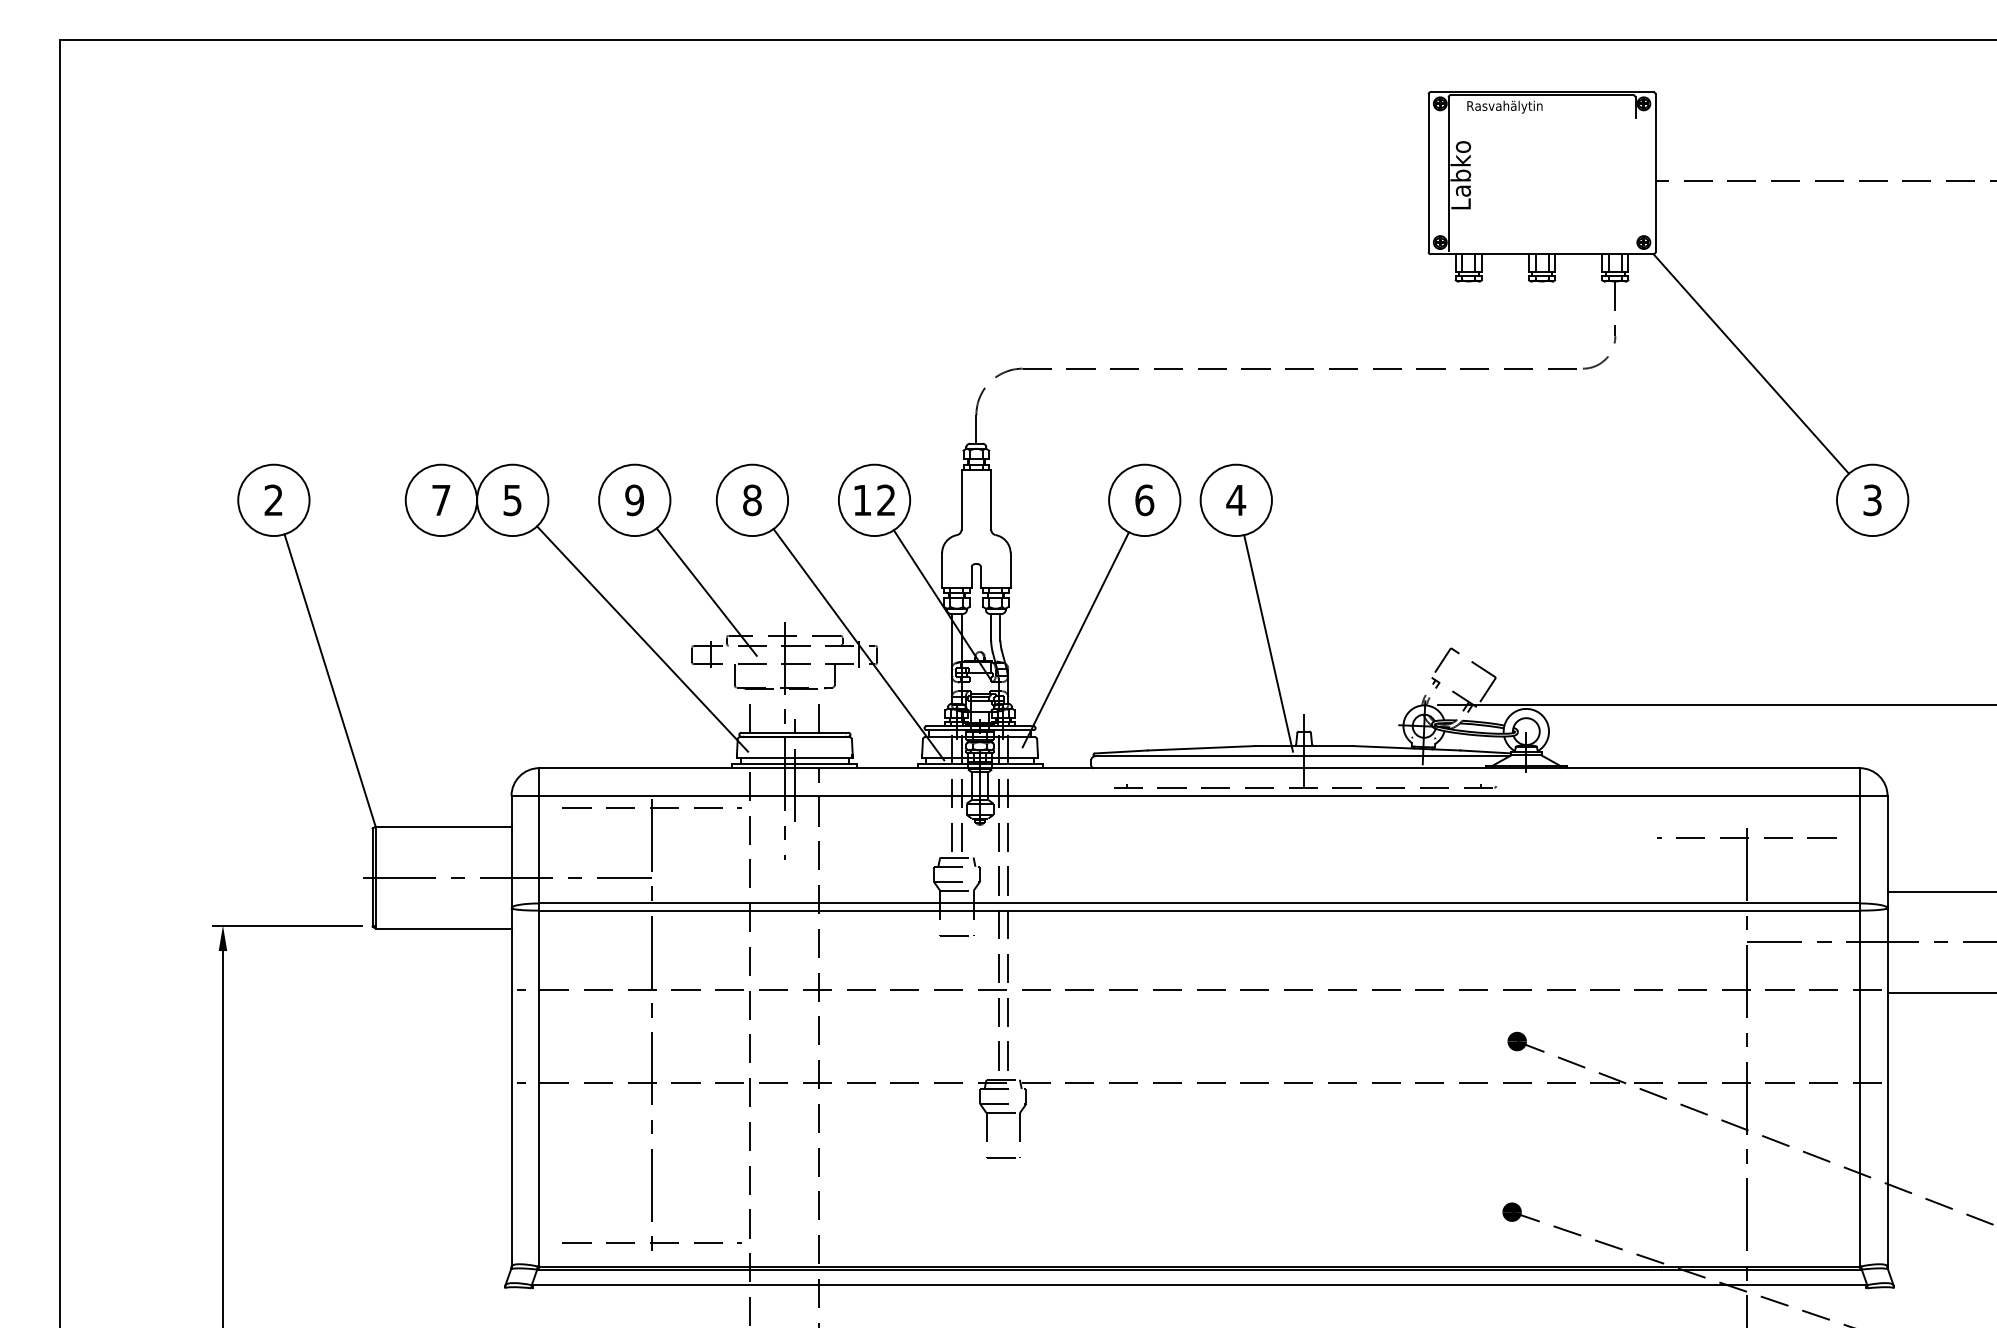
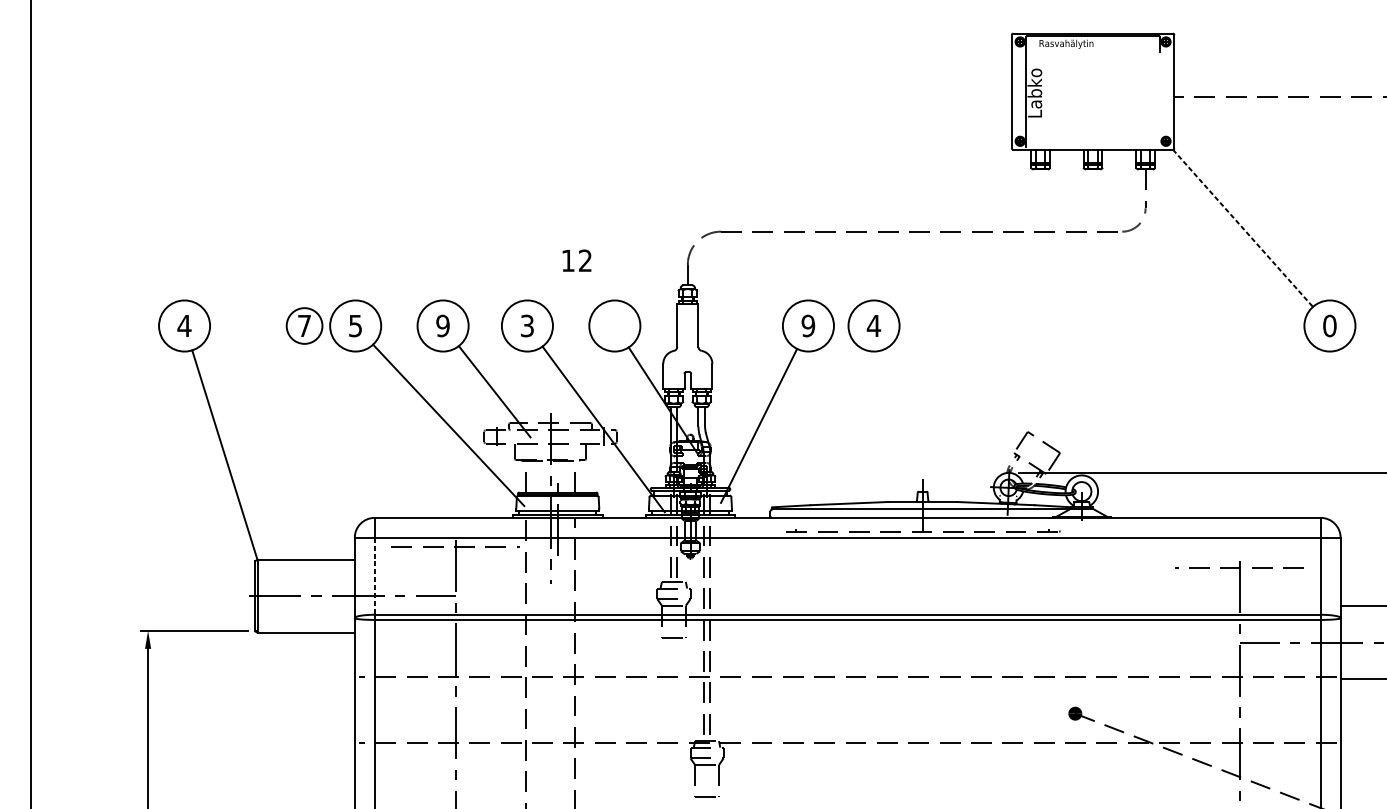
line: (1751, 363) -> (1243, 227), solid -> dashed
text: (273, 499) -> (184, 325), 2 -> 4
text: (874, 499) -> (576, 260), moved
circle: (441, 500) -> (304, 326), size x0.7
text: (752, 500) -> (527, 326), 8 -> 3
text: (1144, 500) -> (808, 326), 6 -> 9
text: (1872, 500) -> (1329, 326), 3 -> 0
line: (1268, 643) -> (897, 428), removed
line: (539, 849) -> (374, 576), solid -> dashed

